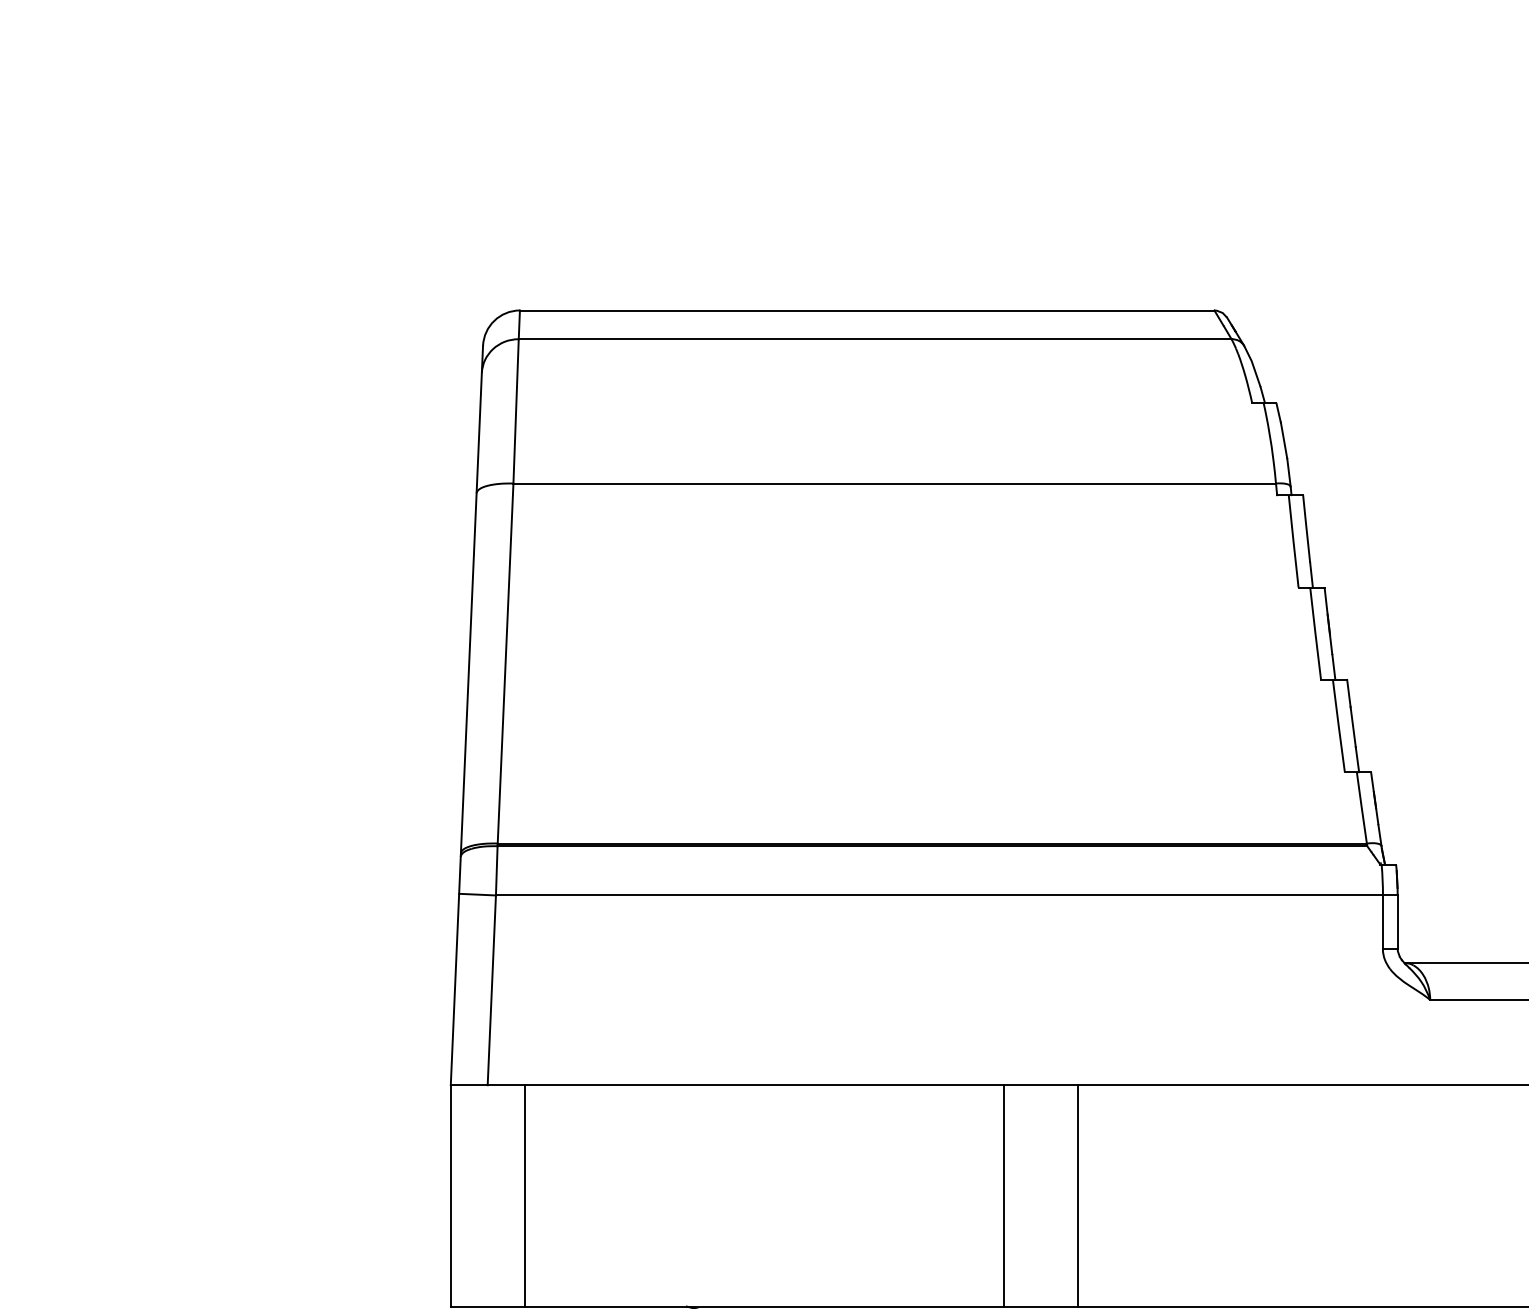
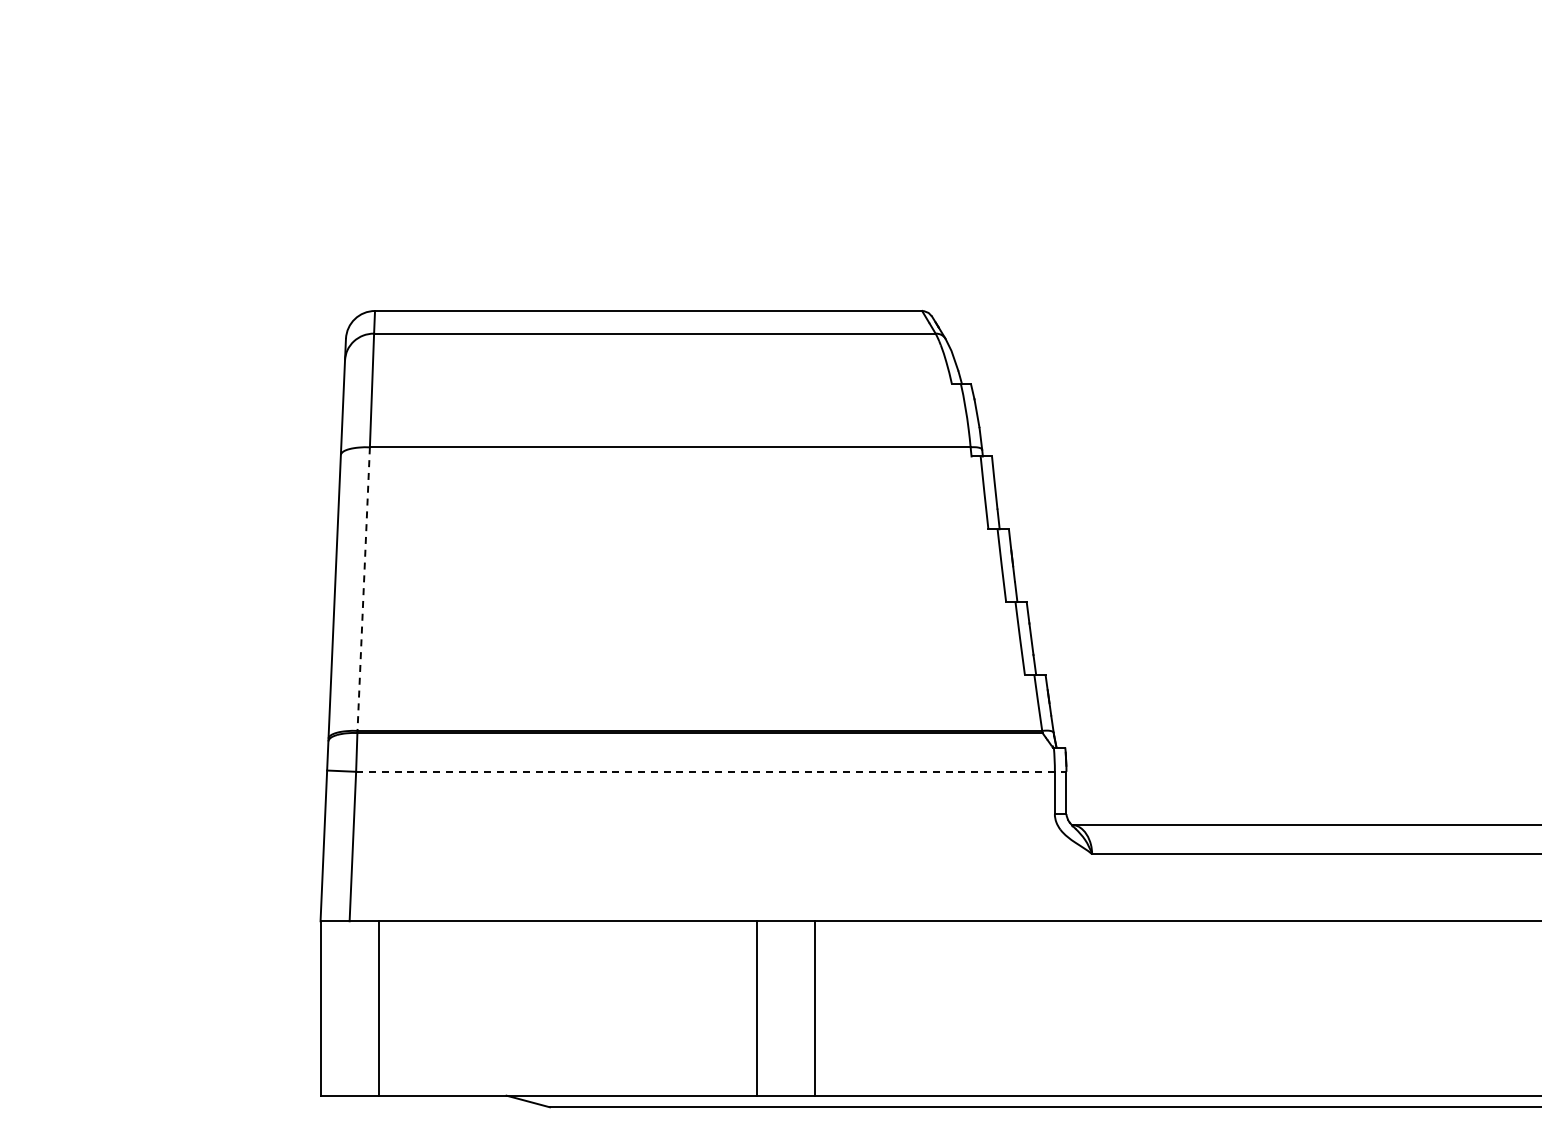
line: (505, 664) -> (363, 589), solid -> dashed
line: (947, 895) -> (711, 771), solid -> dashed

